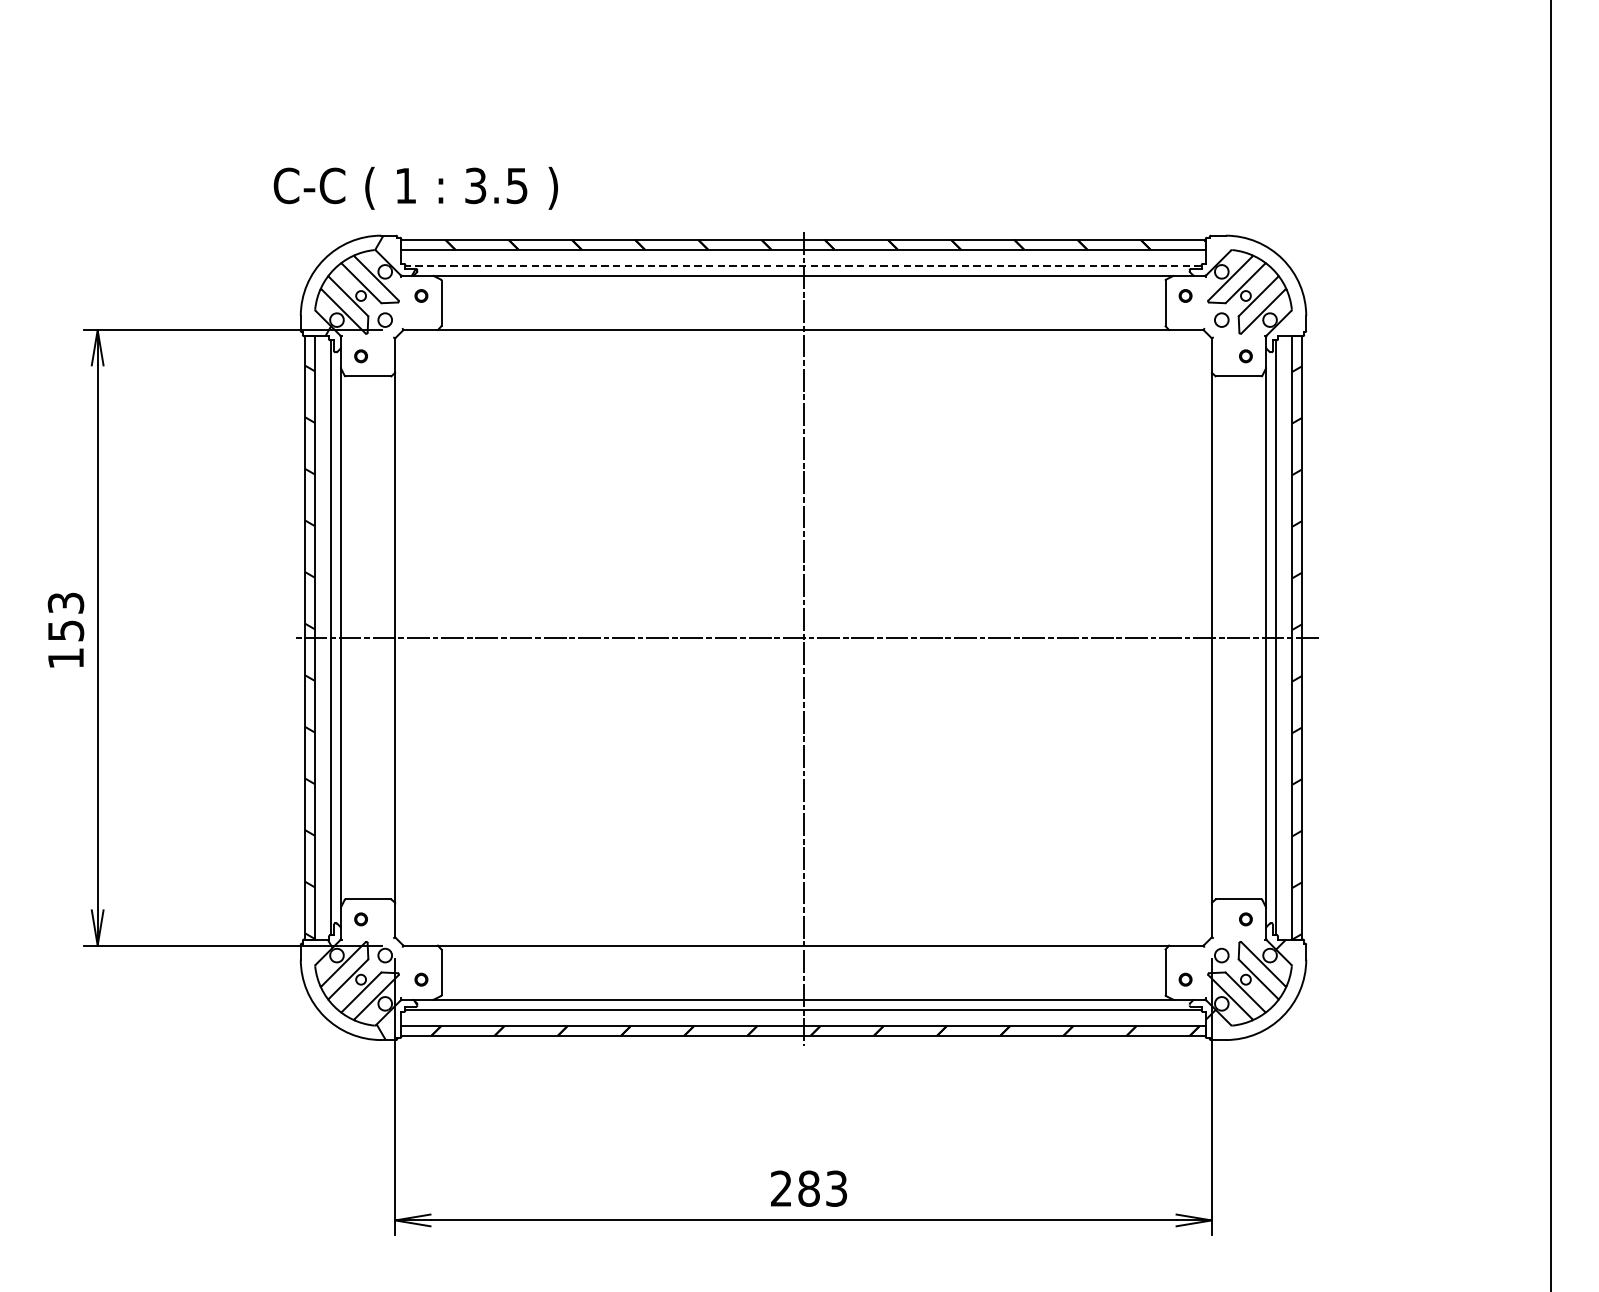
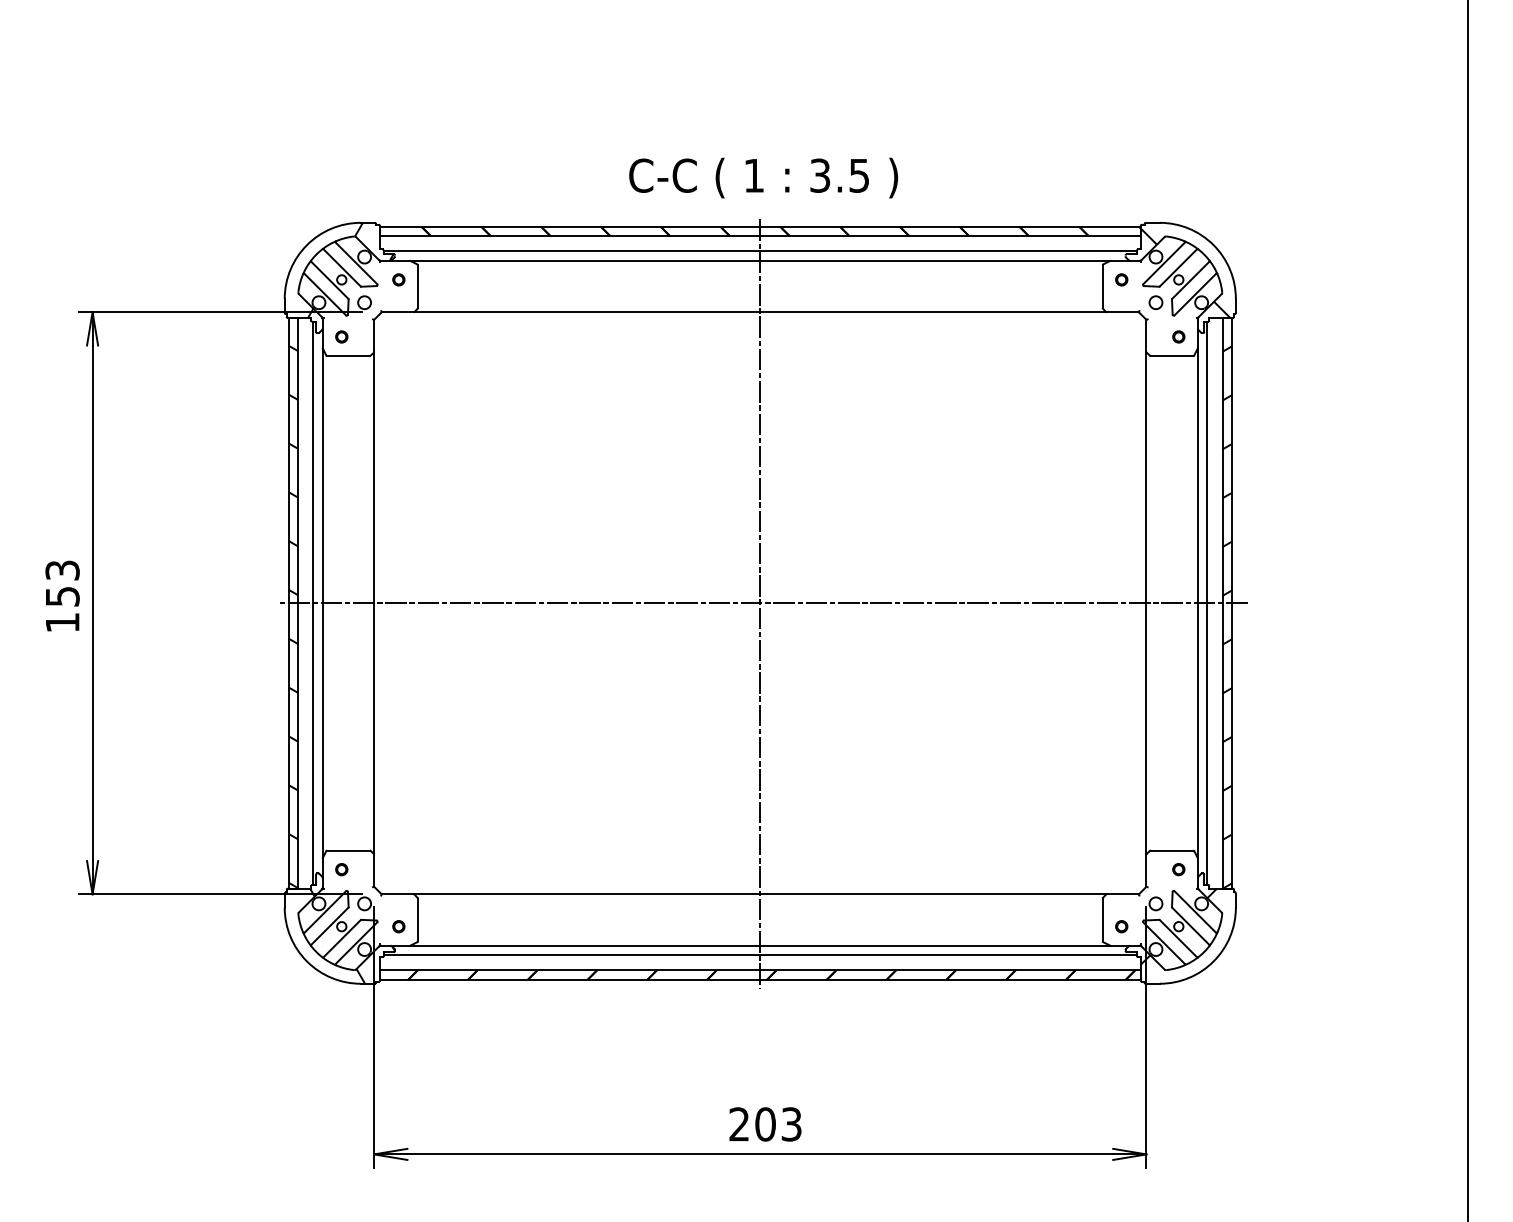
text: (415, 187) -> (763, 177), moved
line: (803, 265) -> (760, 251), dashed -> solid
hatch: (1252, 288) -> (1185, 272), added
text: (809, 1188) -> (765, 1124), 283 -> 203

